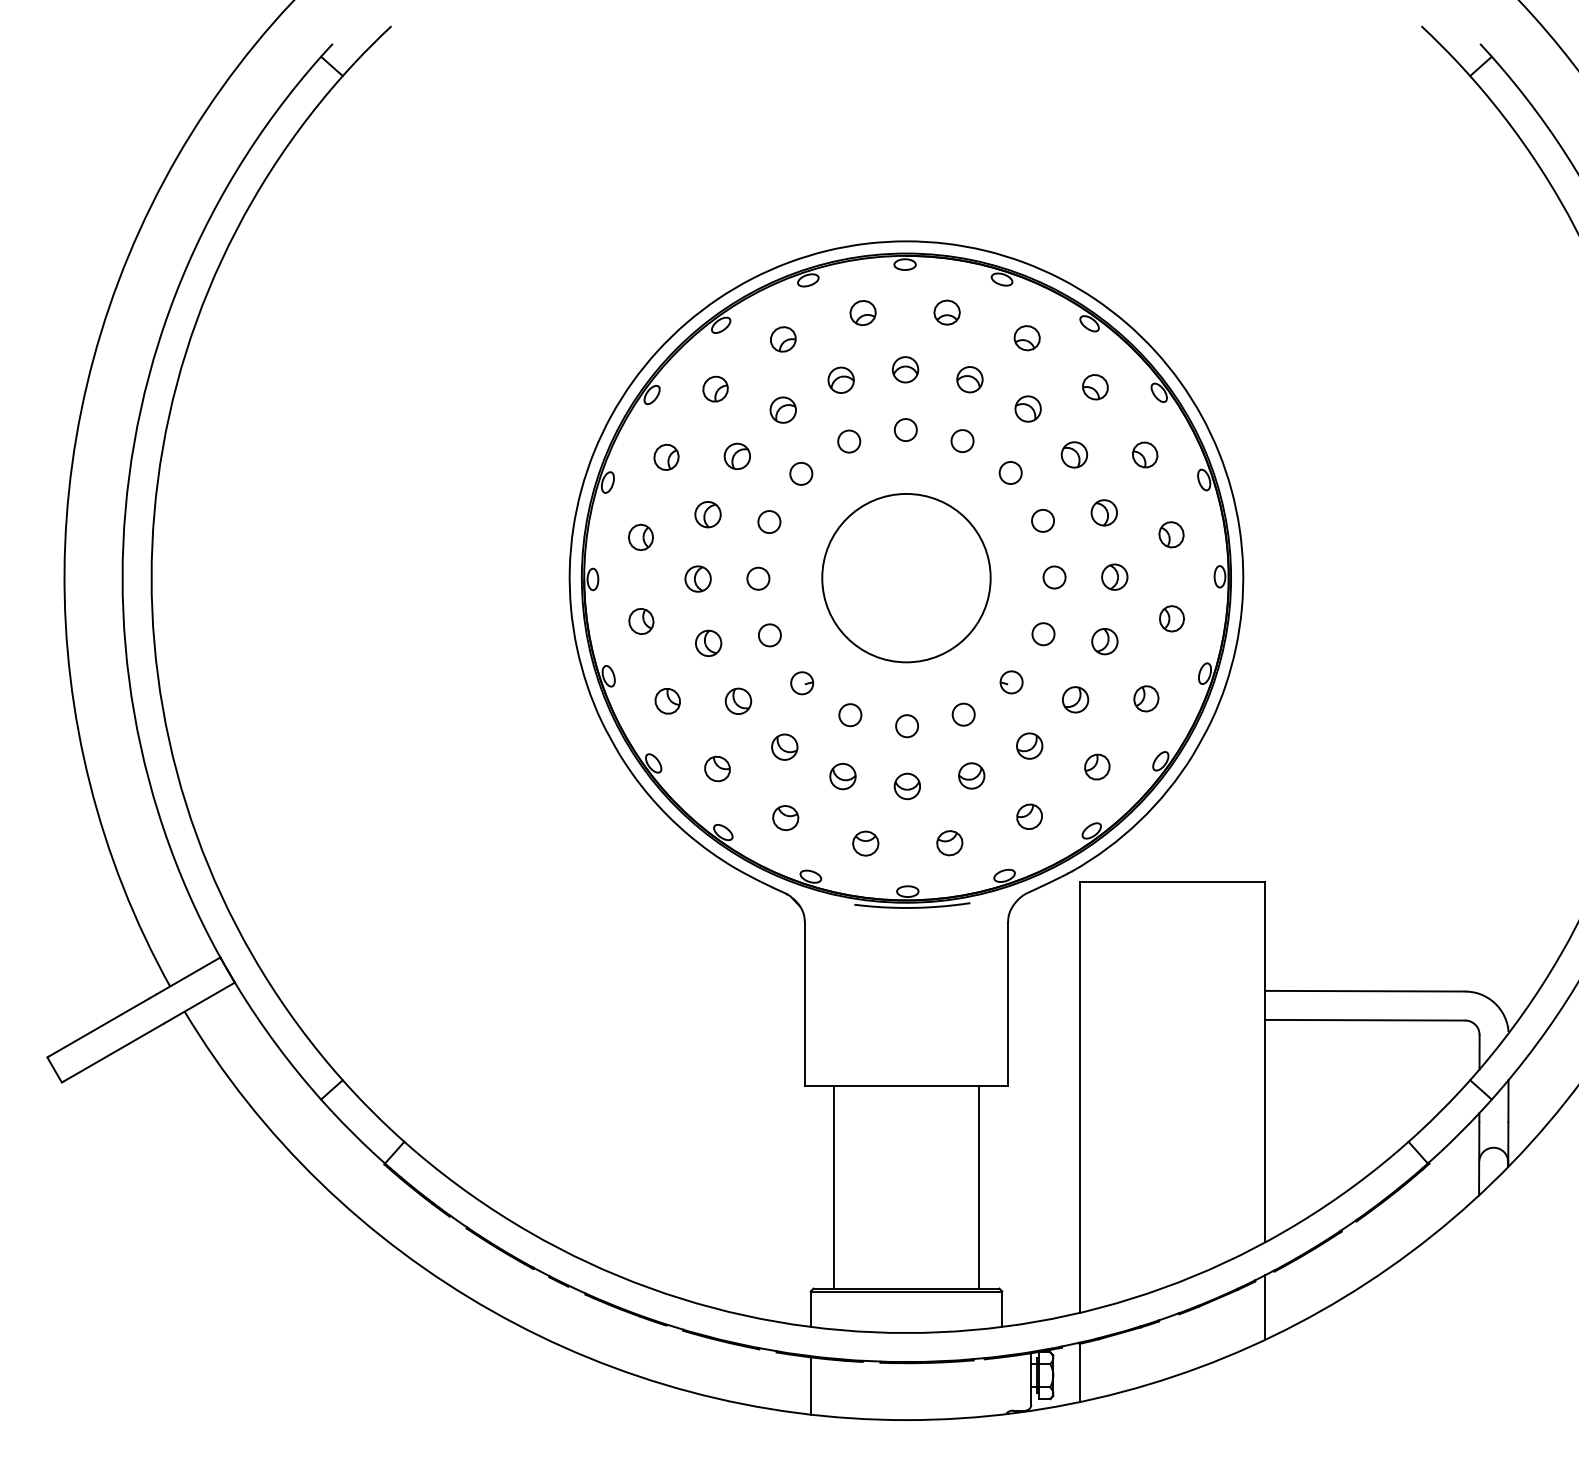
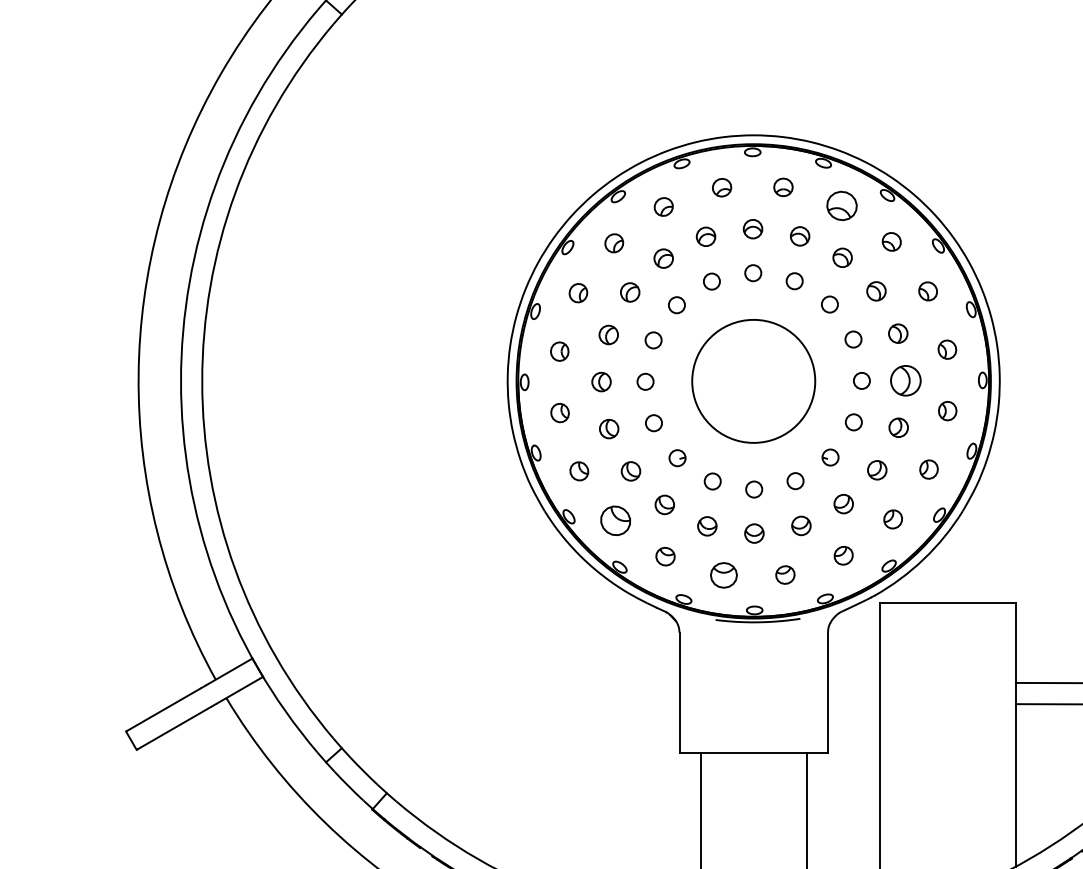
part: (1026, 338) -> (841, 206), size x1.6
part: (1114, 576) -> (905, 380), size x1.6
part: (717, 768) -> (615, 520), size x1.6
part: (865, 843) -> (723, 575), size x1.4

